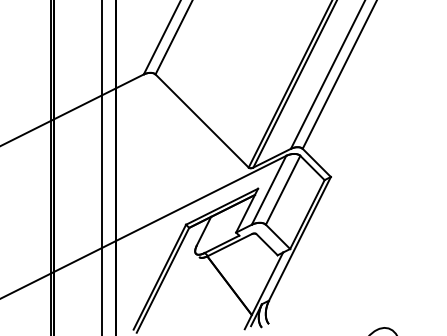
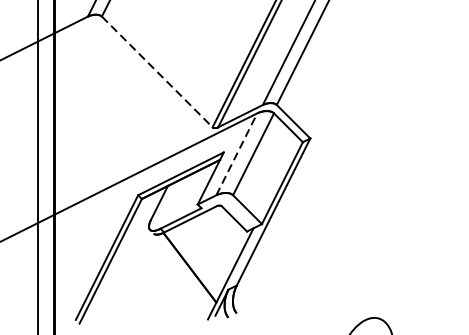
line: (202, 121) -> (157, 72), solid -> dashed
line: (269, 190) -> (237, 154), solid -> dashed

